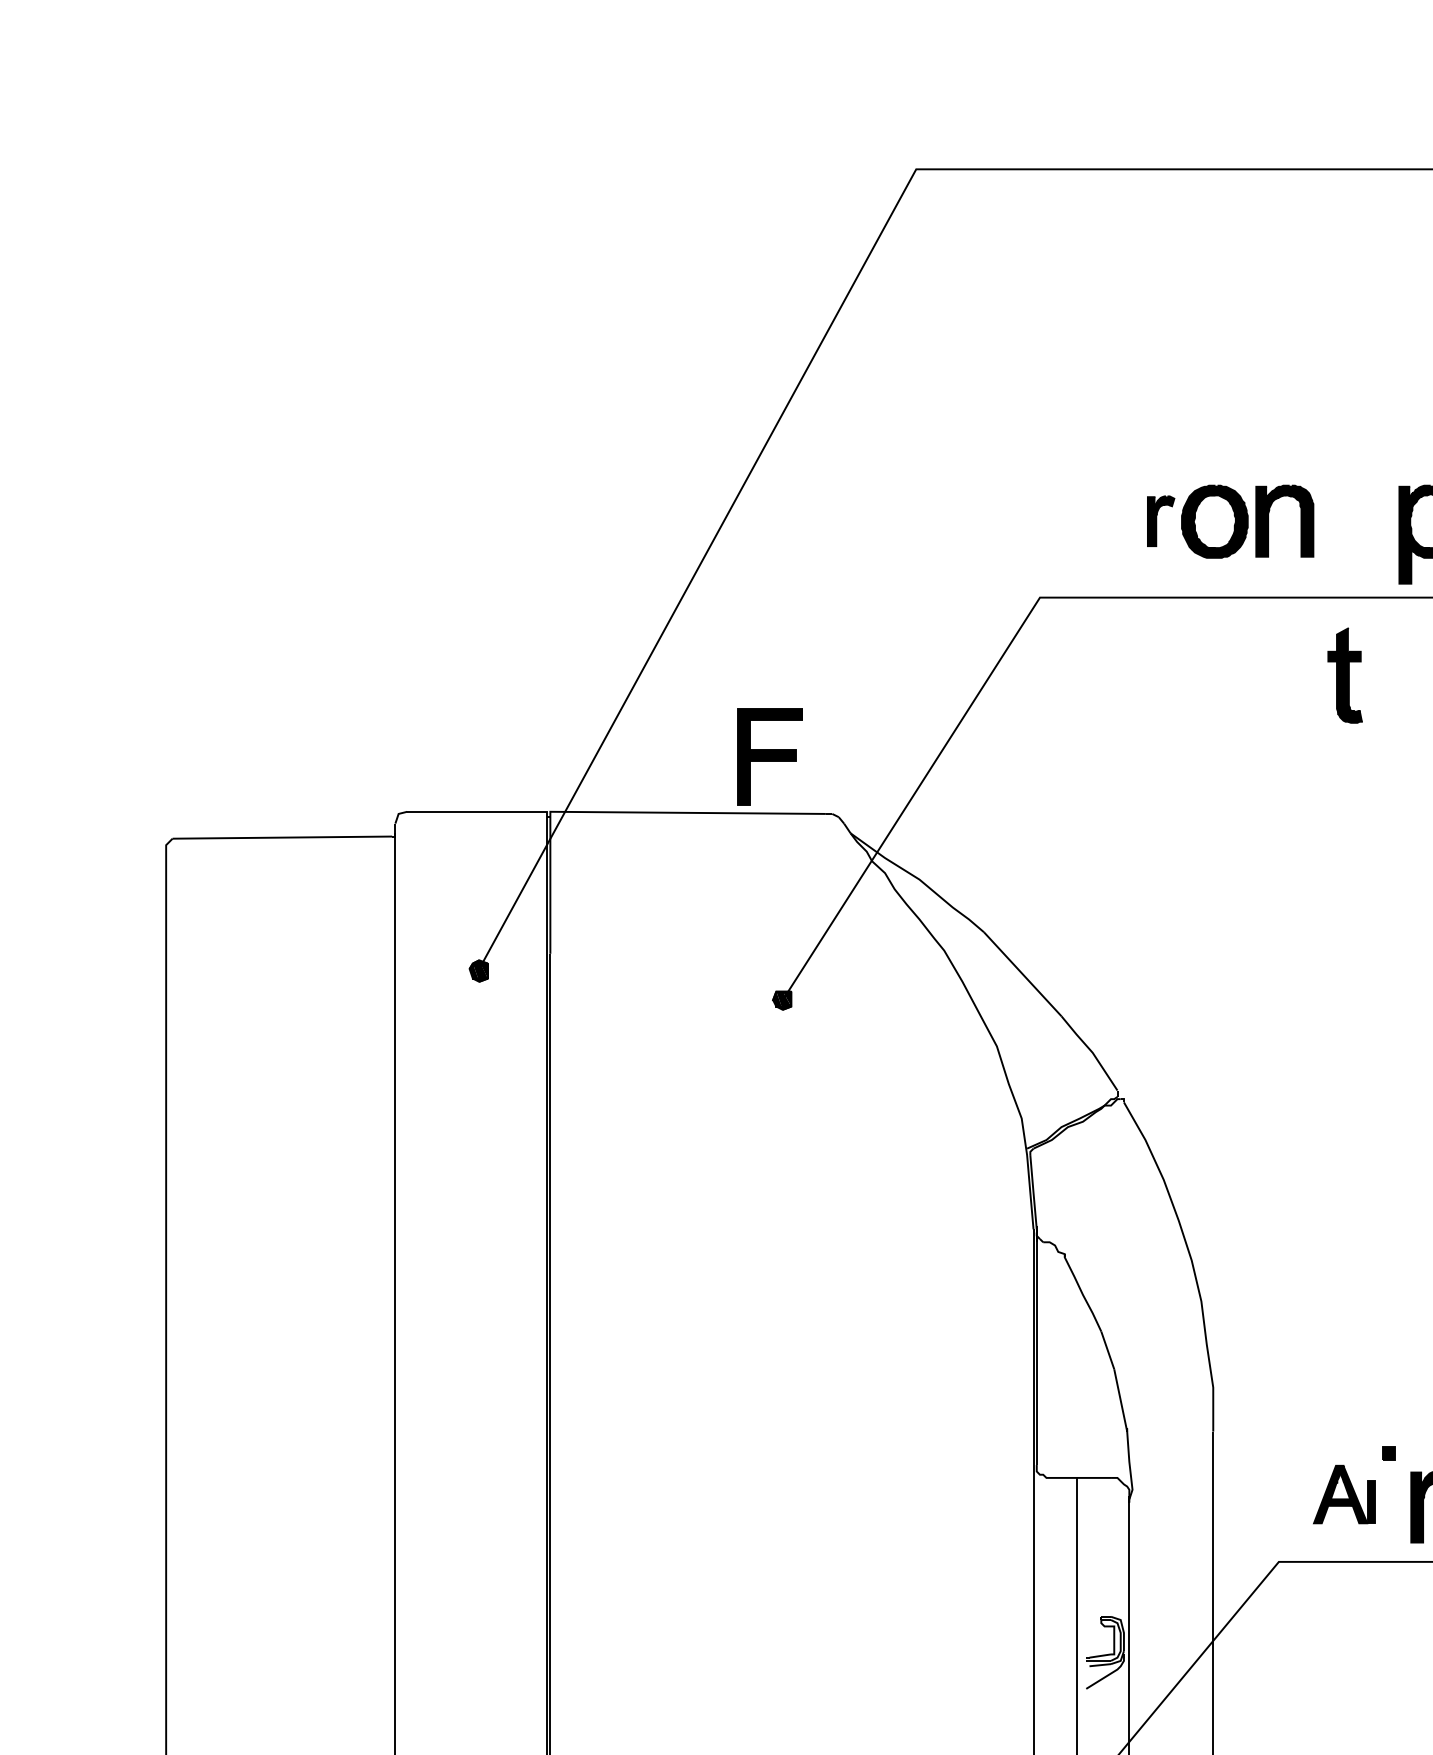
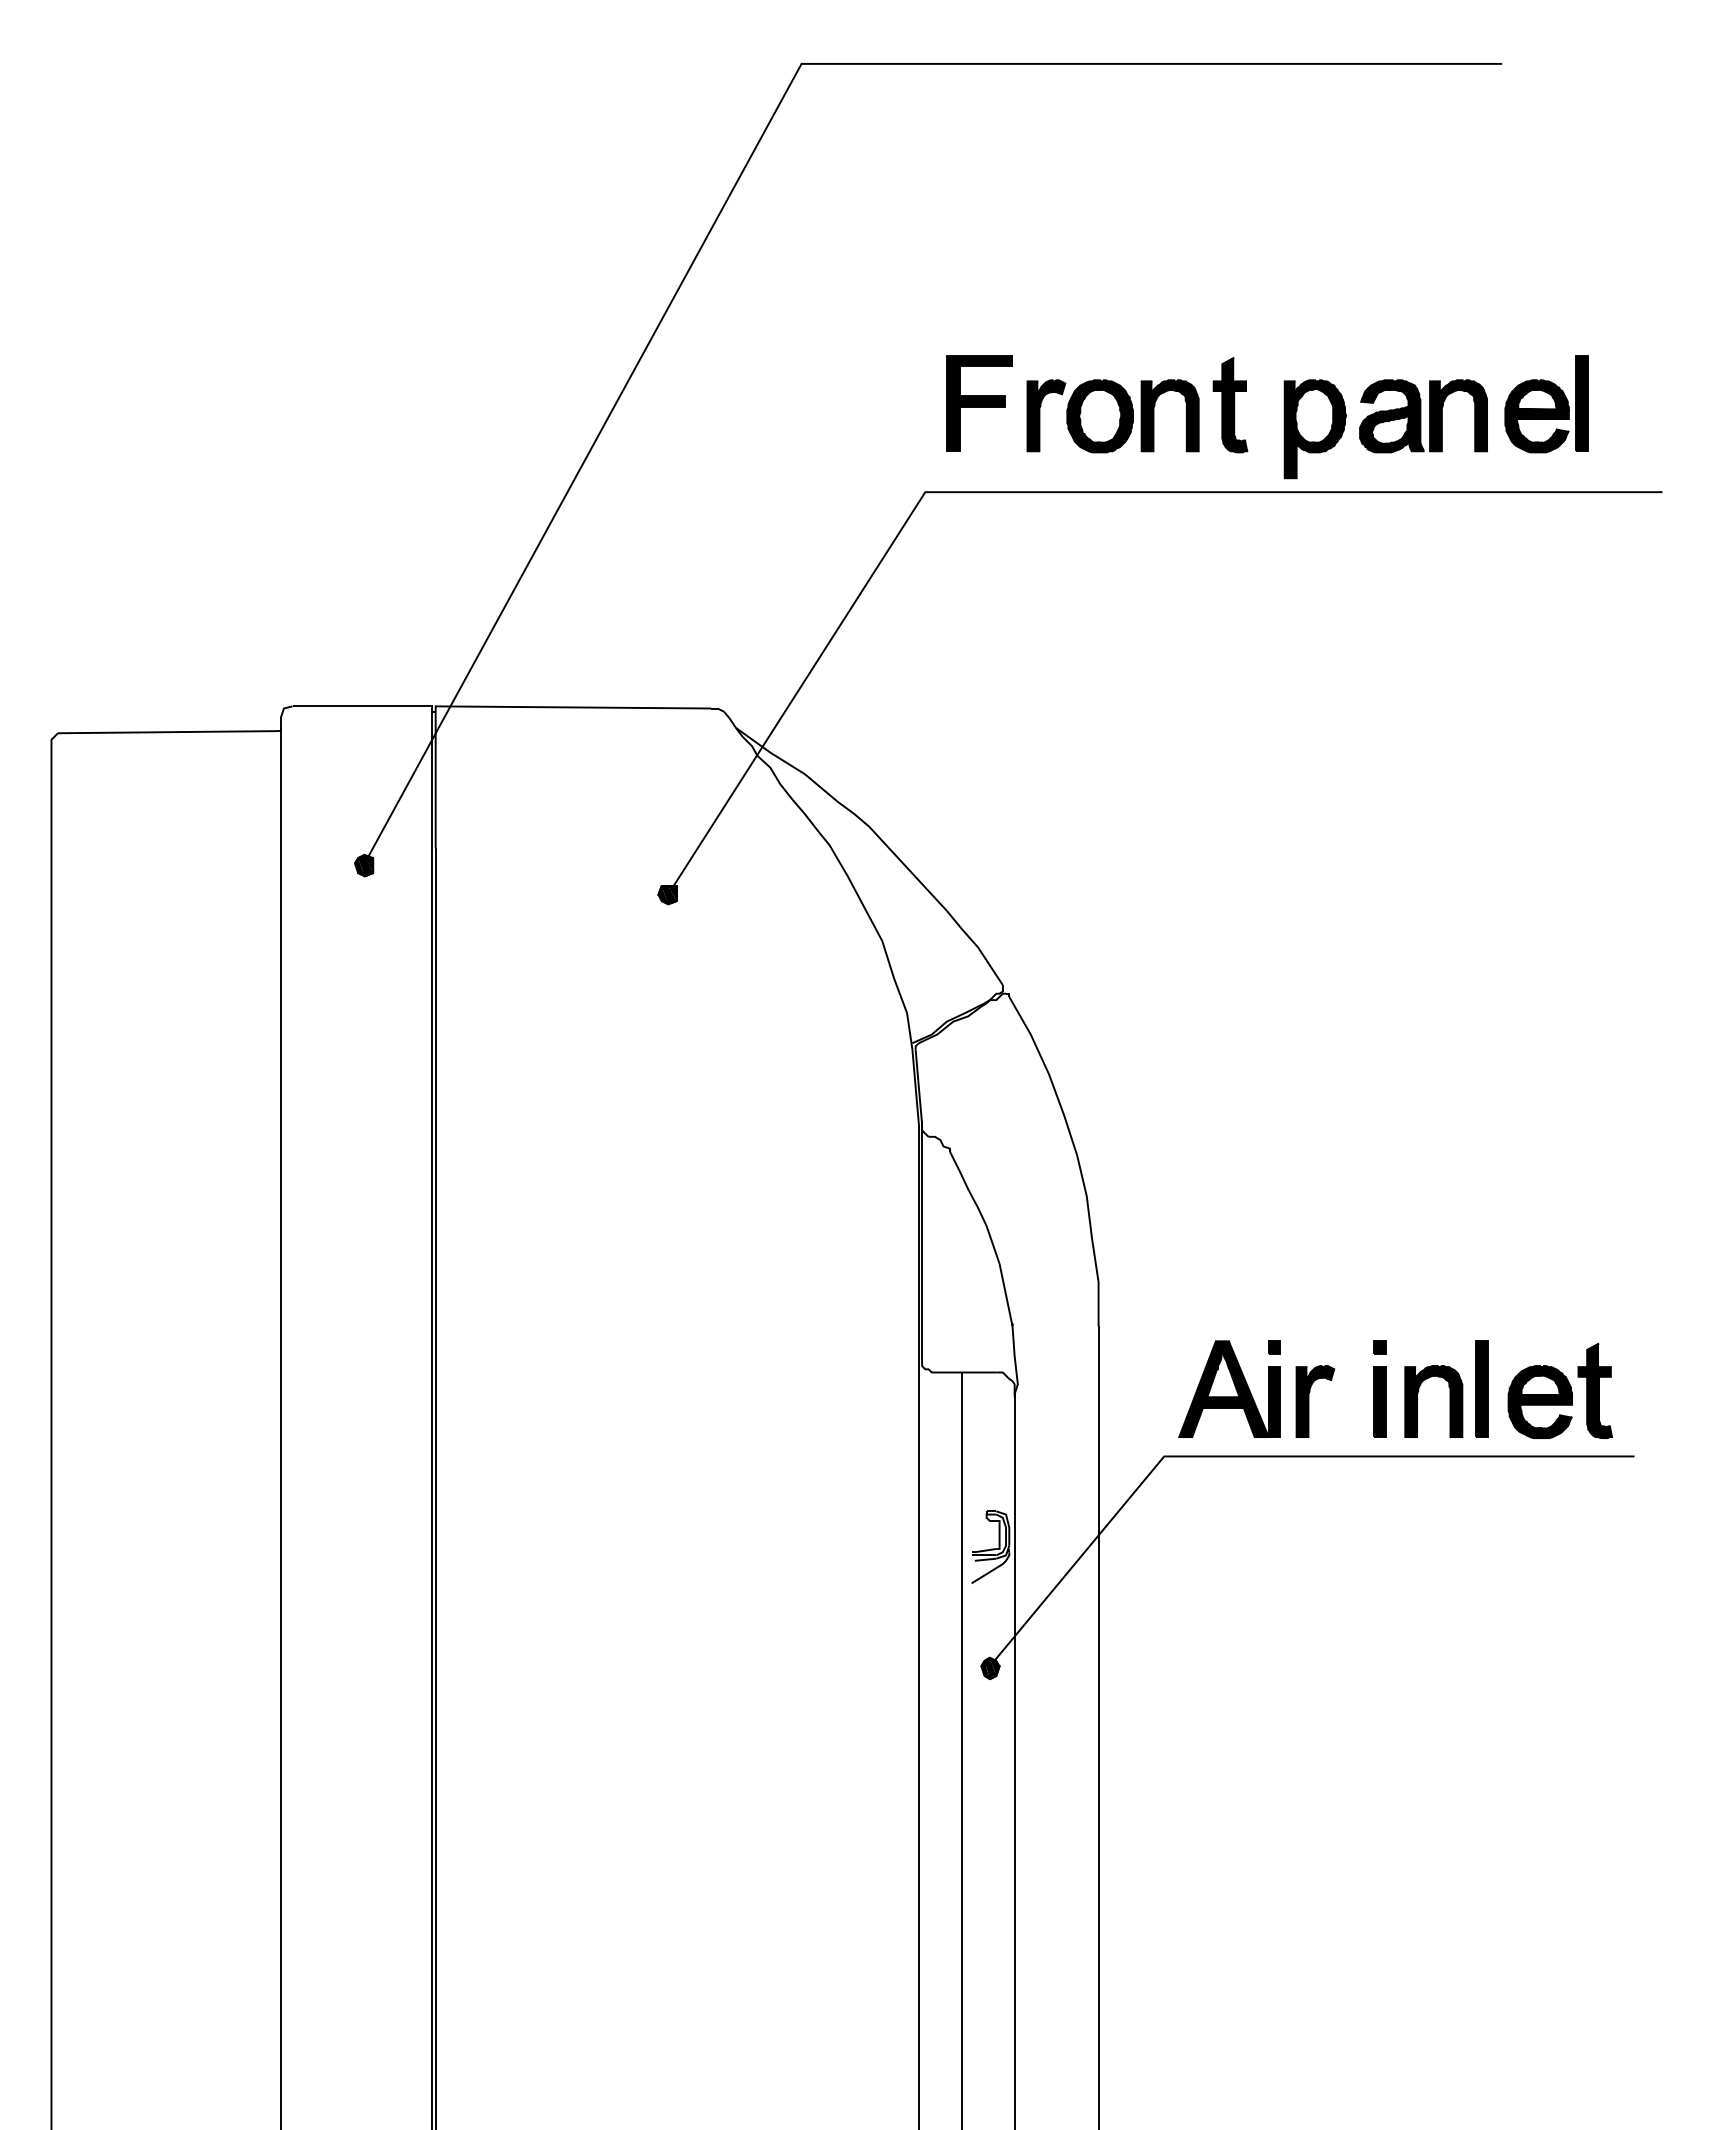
part: (1161, 520) -> (1046, 415), size x1.43
part: (1345, 675) -> (1230, 405), moved
part: (770, 756) -> (979, 403), moved
part: (1344, 1493) -> (1229, 1388), size x1.67

